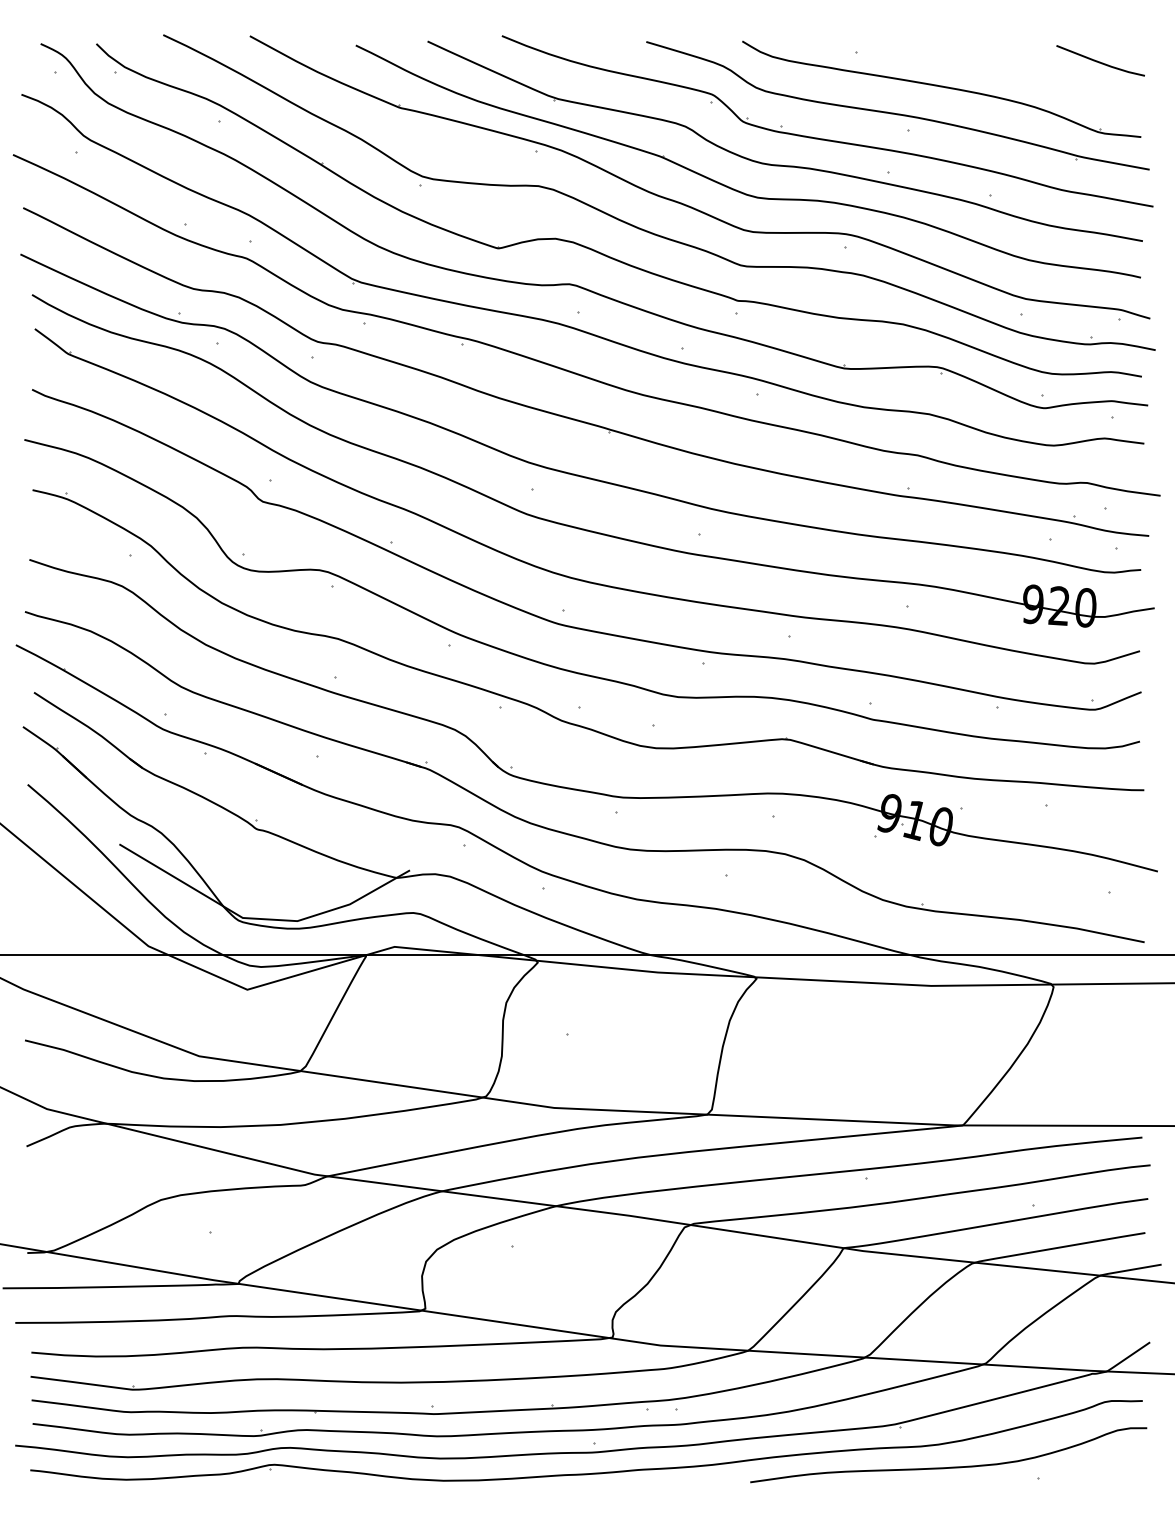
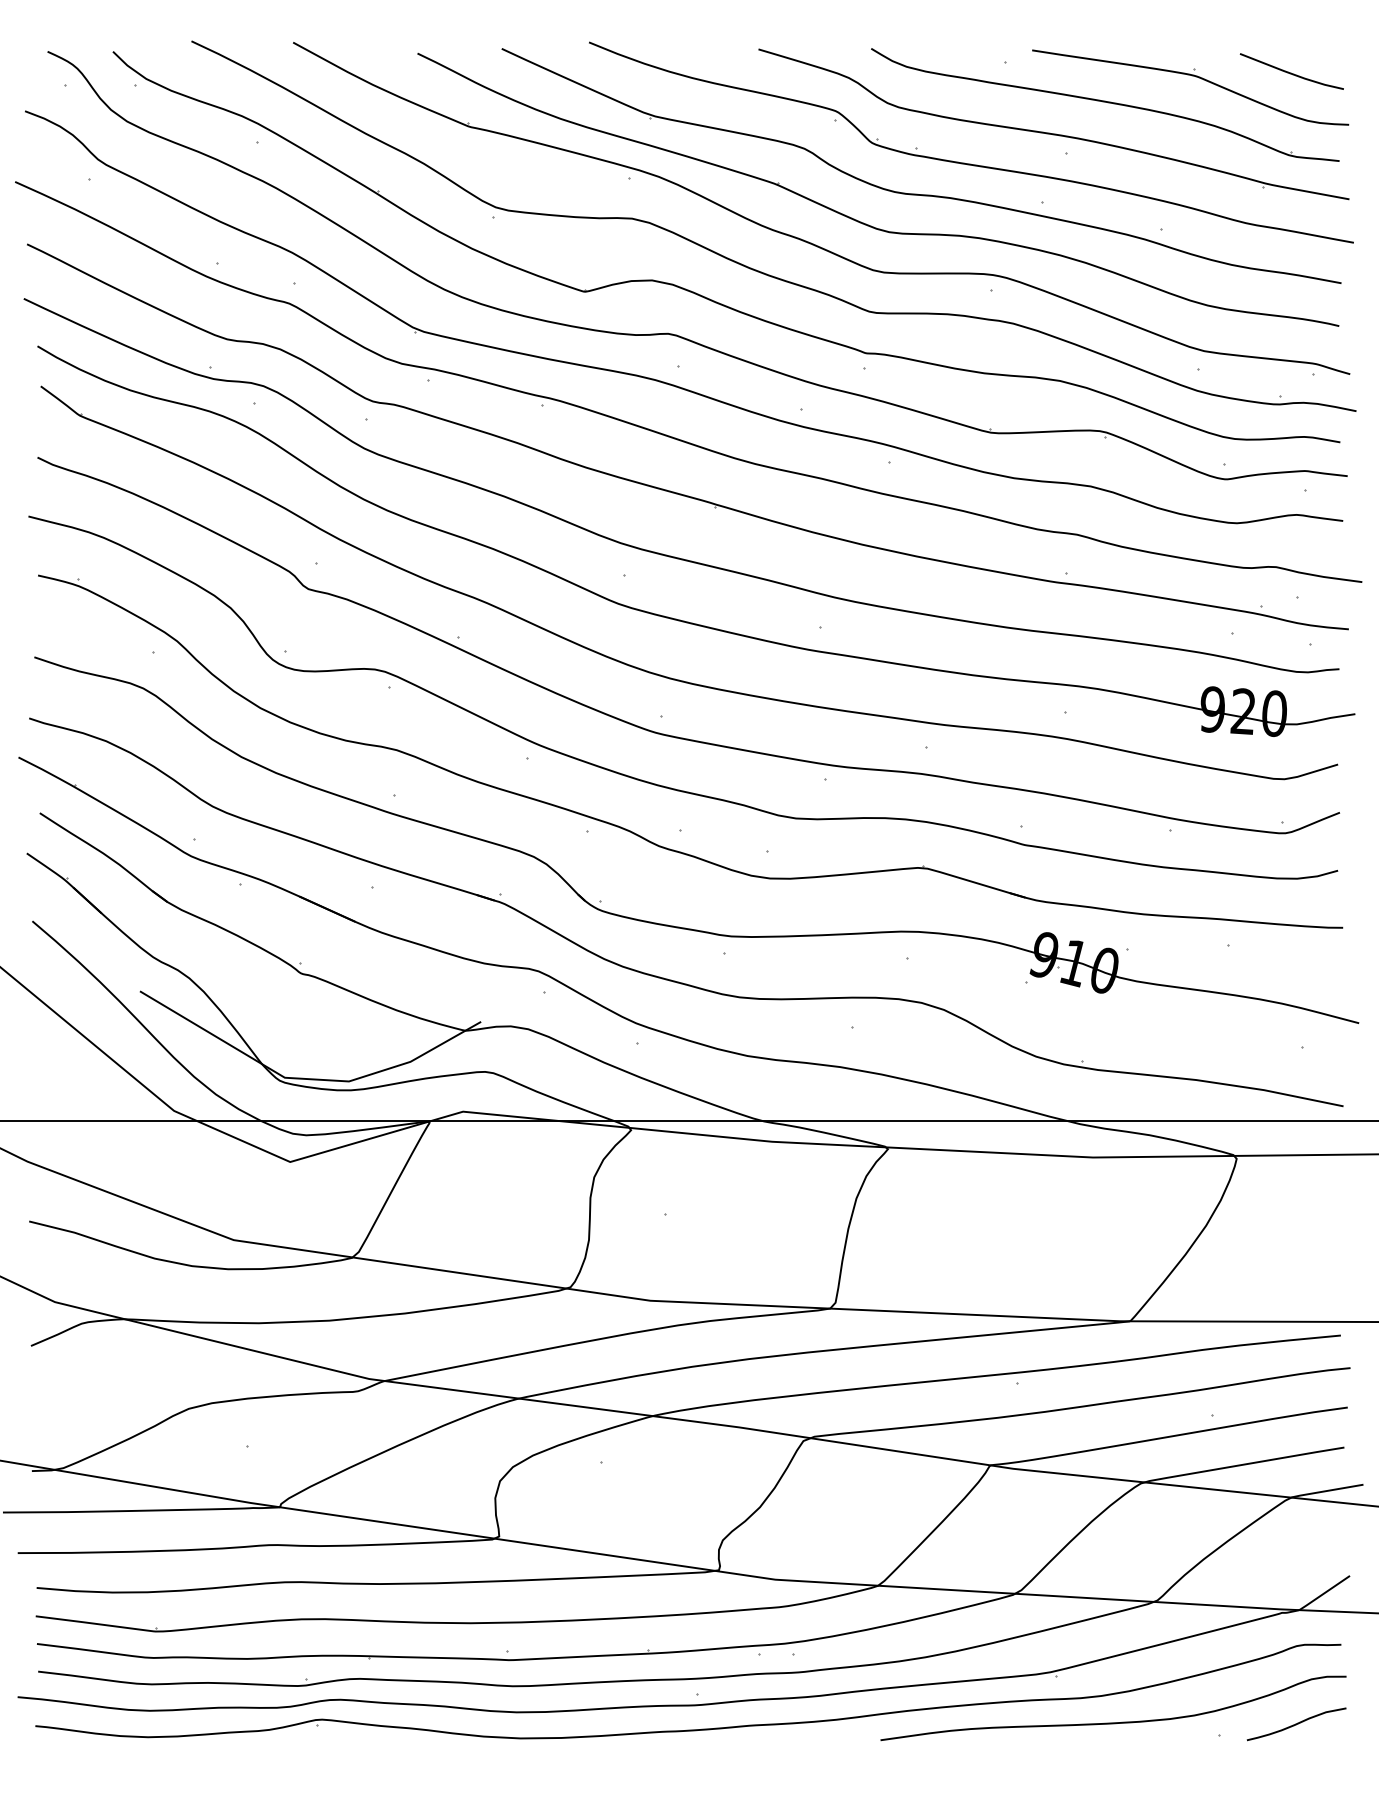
part: (1016, 65) -> (1193, 77), added
curve: (1104, 1468) -> (1296, 1724), added

